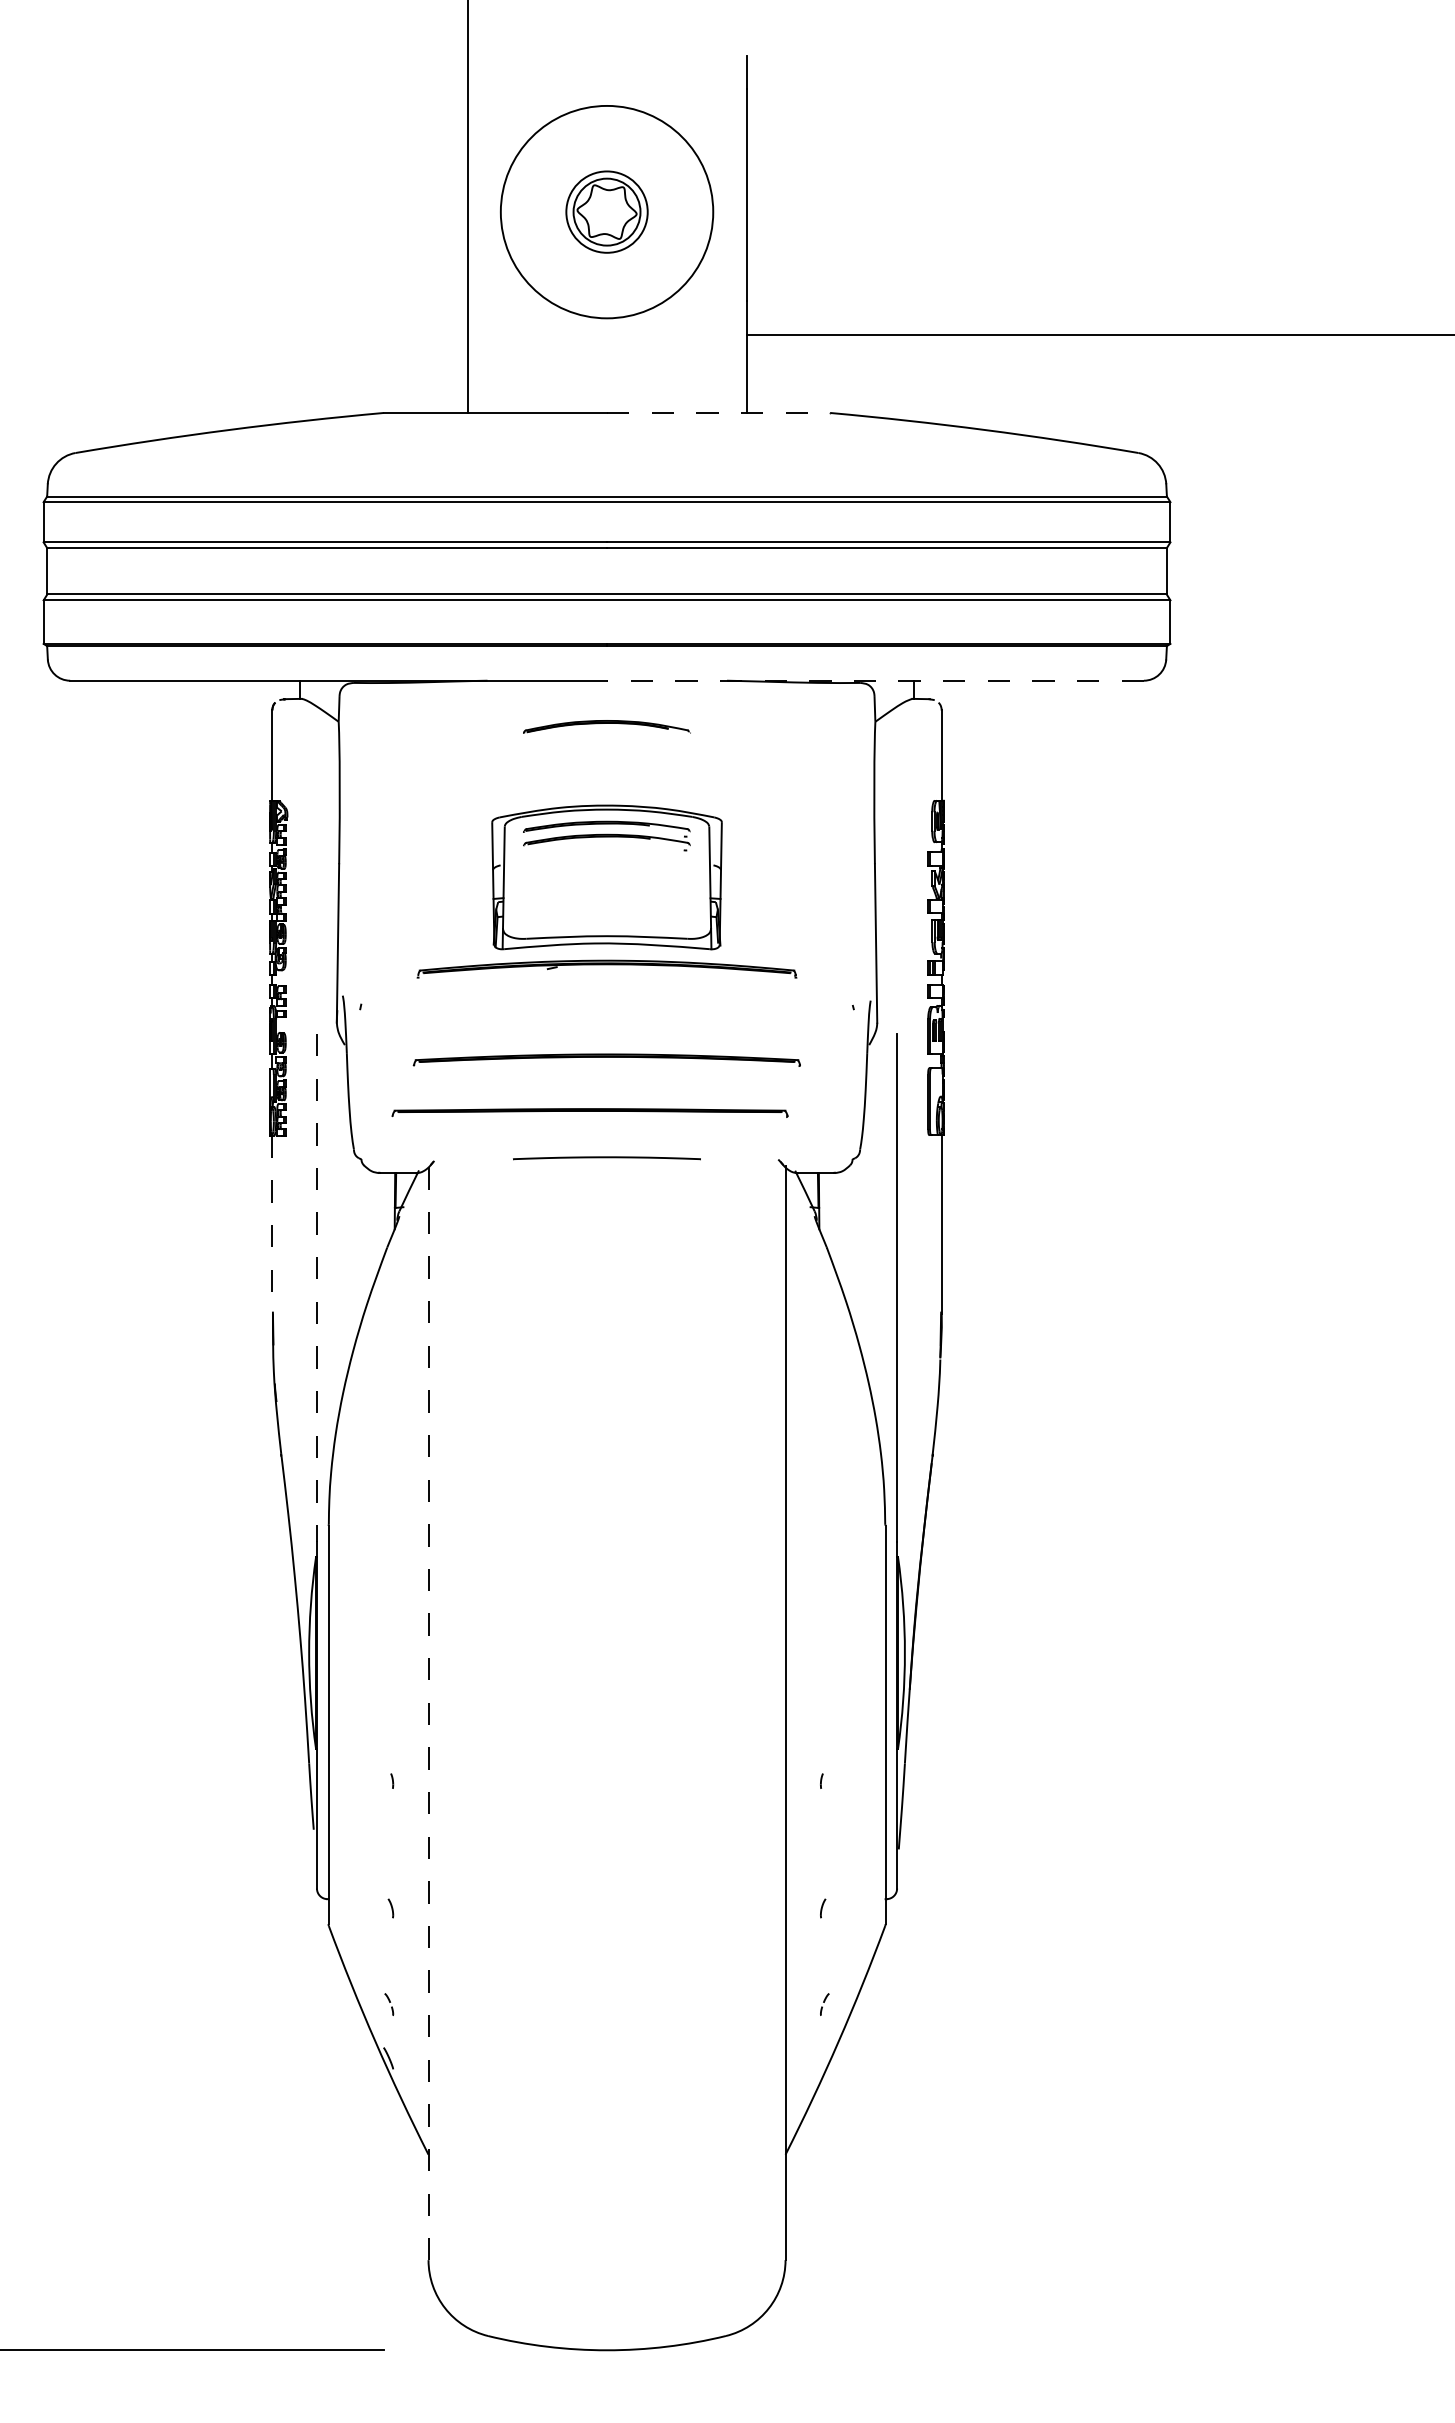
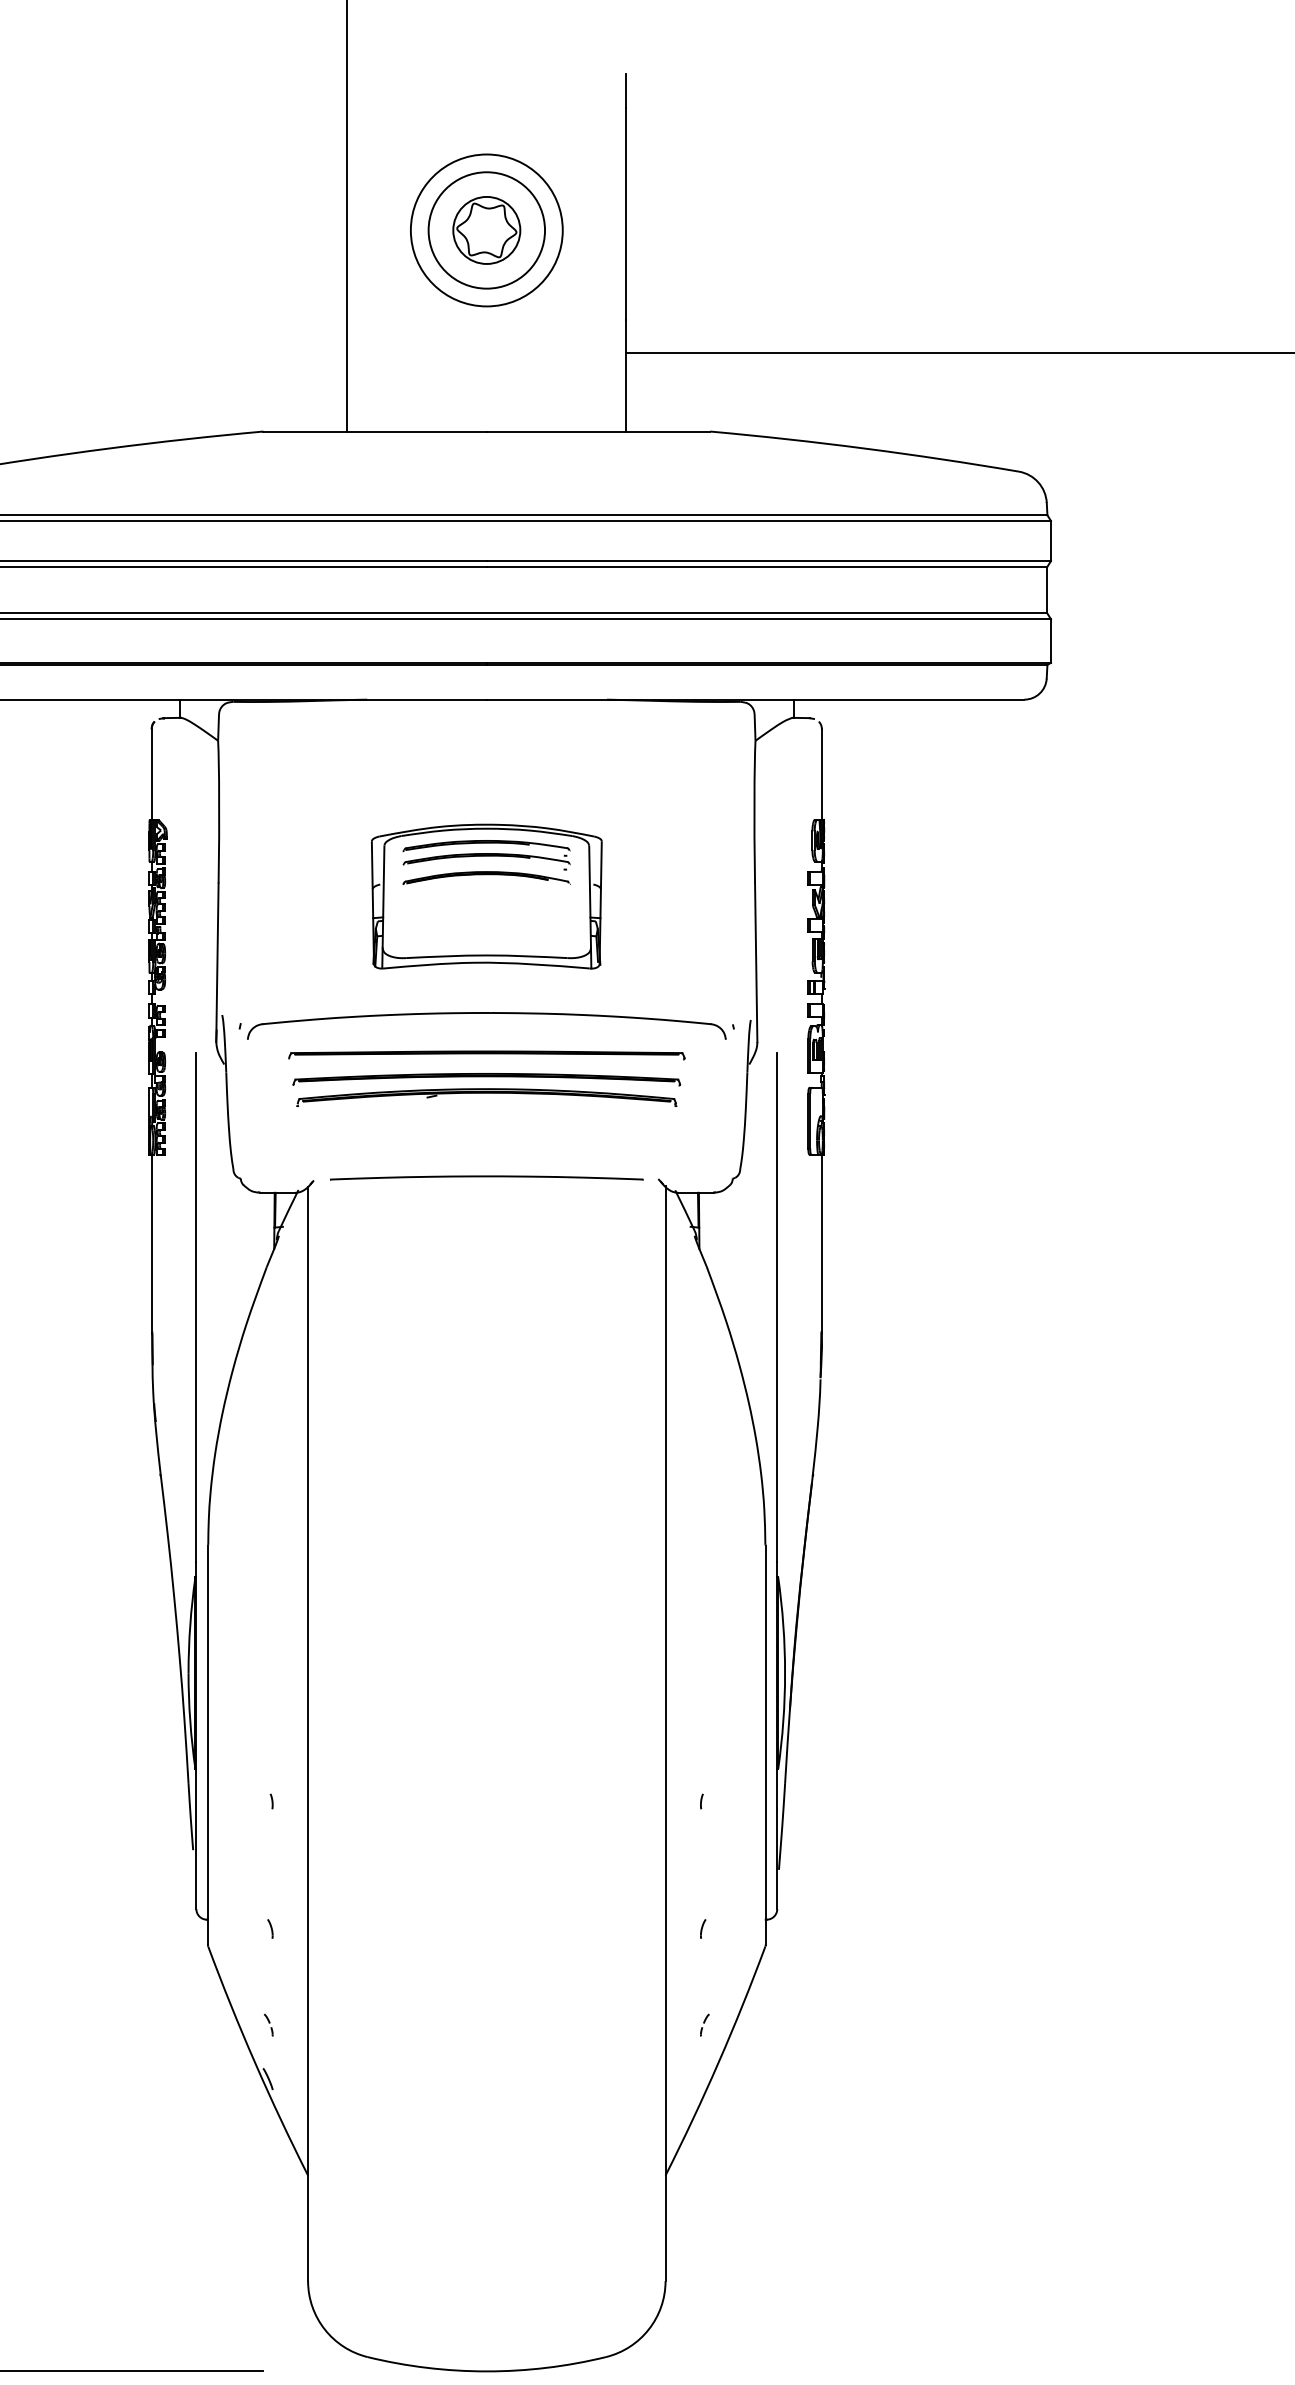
circle: (606, 212) -> (486, 230), size x0.71
circle: (606, 212) -> (486, 230), size x1.43
line: (718, 412) -> (598, 431), dashed -> solid
line: (874, 680) -> (754, 699), dashed -> solid
part: (606, 726) -> (486, 877), moved
part: (606, 968) -> (486, 1096), moved
part: (606, 994) -> (486, 1013), added
part: (589, 1112) -> (486, 1054), moved
part: (606, 1157) -> (486, 1177), size x1.67
line: (272, 1224) -> (151, 1244), dashed -> solid
line: (316, 1288) -> (195, 1308), dashed -> solid
line: (428, 1714) -> (308, 1734), dashed -> solid

